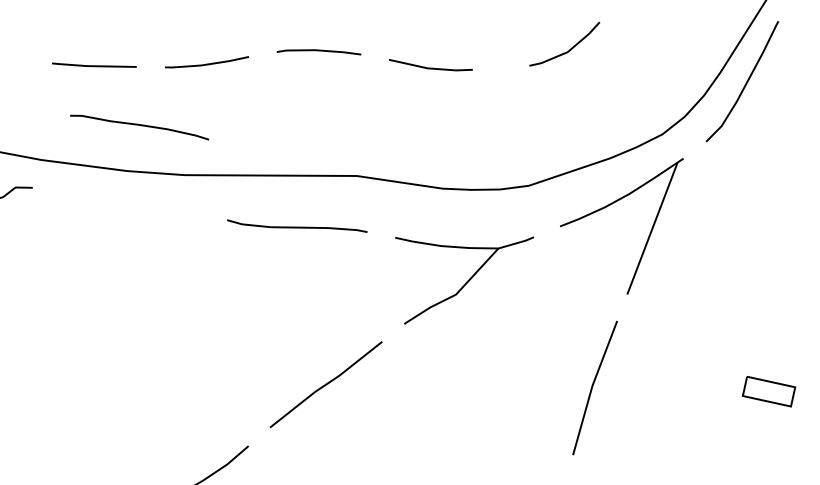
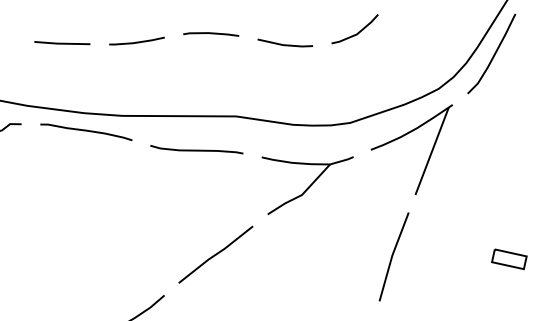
line: (568, 49) -> (357, 32), moved
curve: (139, 126) -> (86, 131), moved

